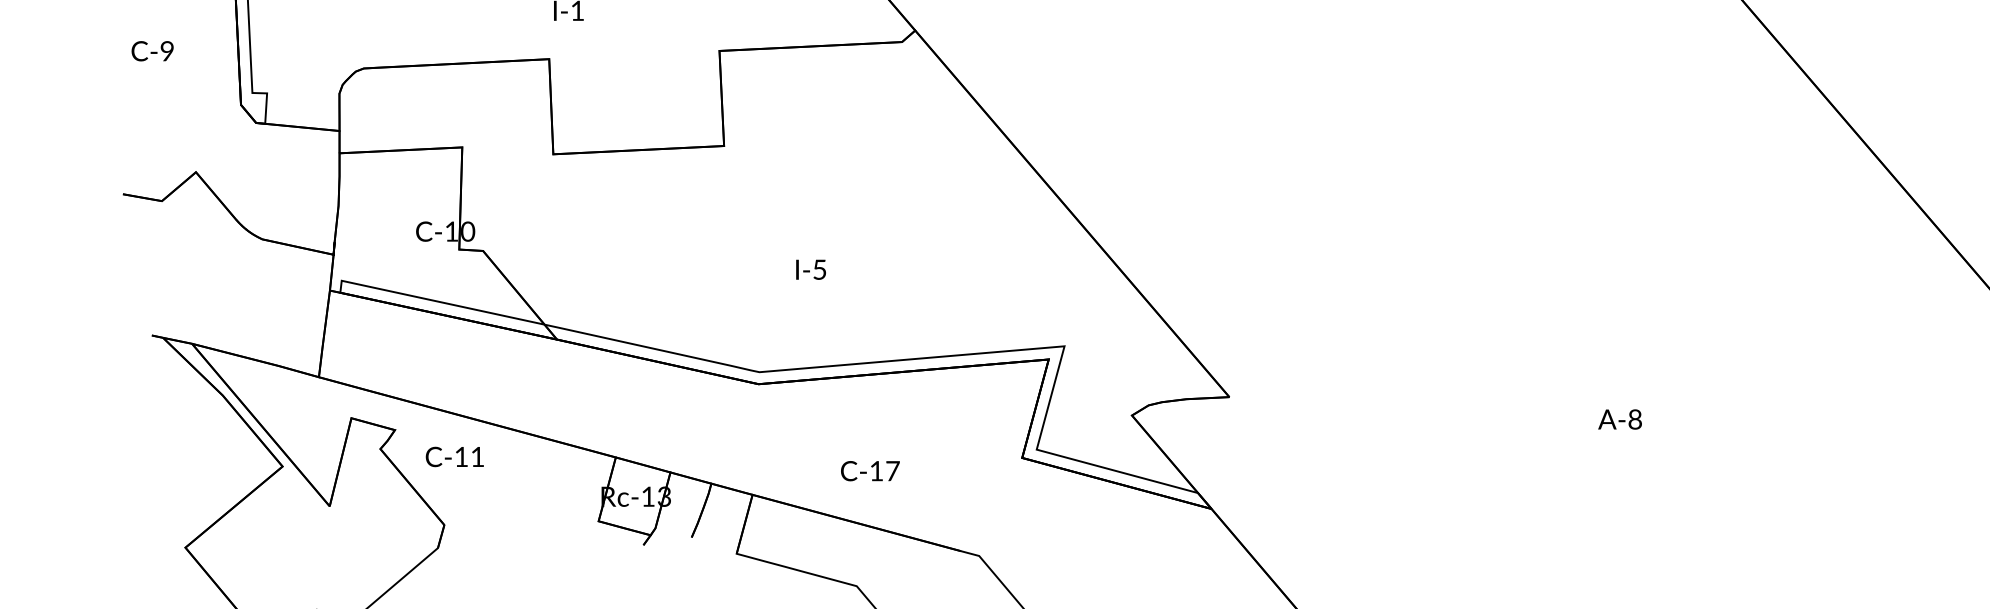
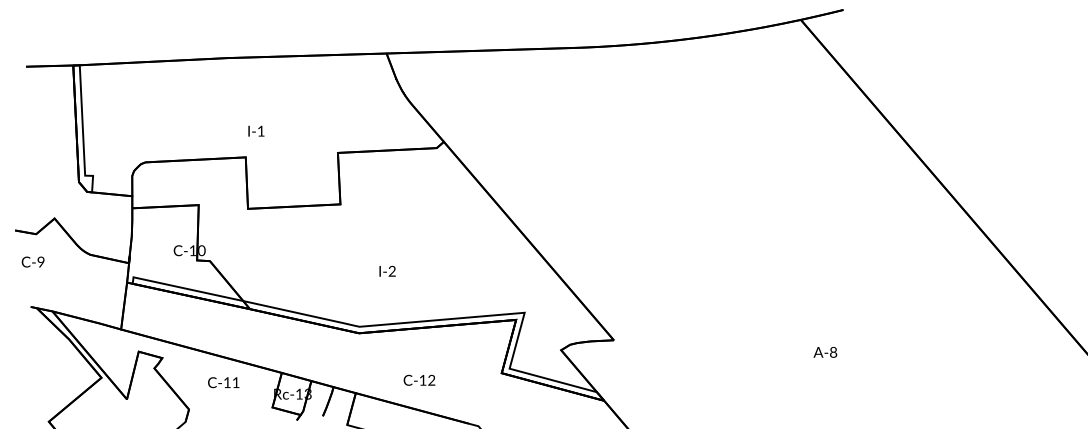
text: (151, 50) -> (32, 261), moved
text: (818, 268) -> (391, 270), I-5 -> I-2
text: (454, 456) -> (223, 382), moved
text: (892, 471) -> (431, 380), C-17 -> C-12

